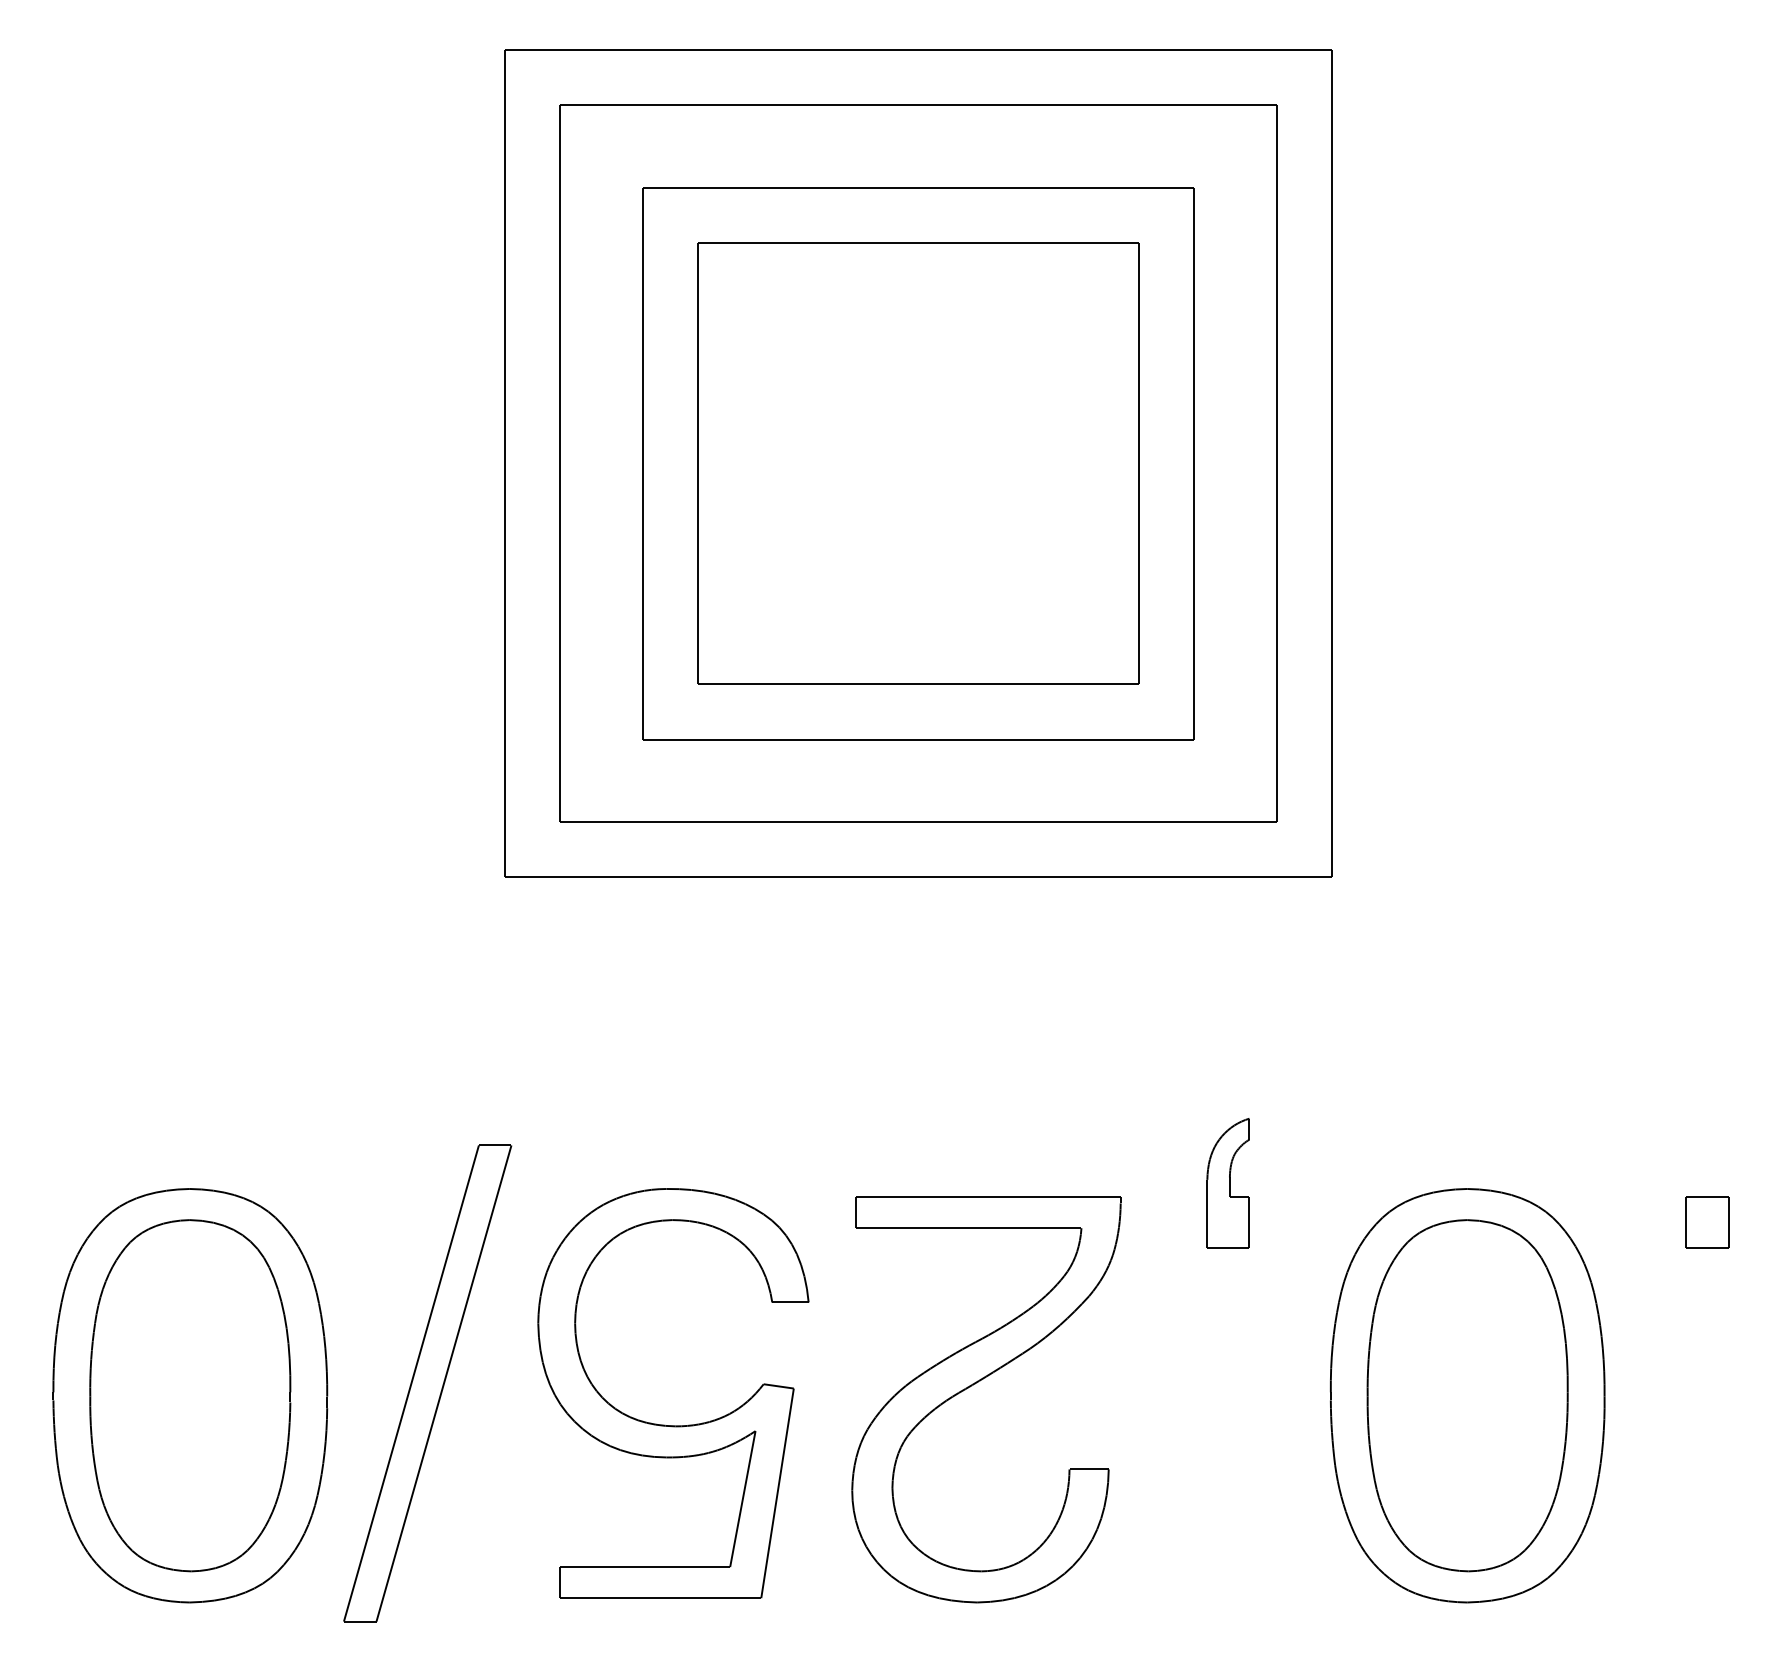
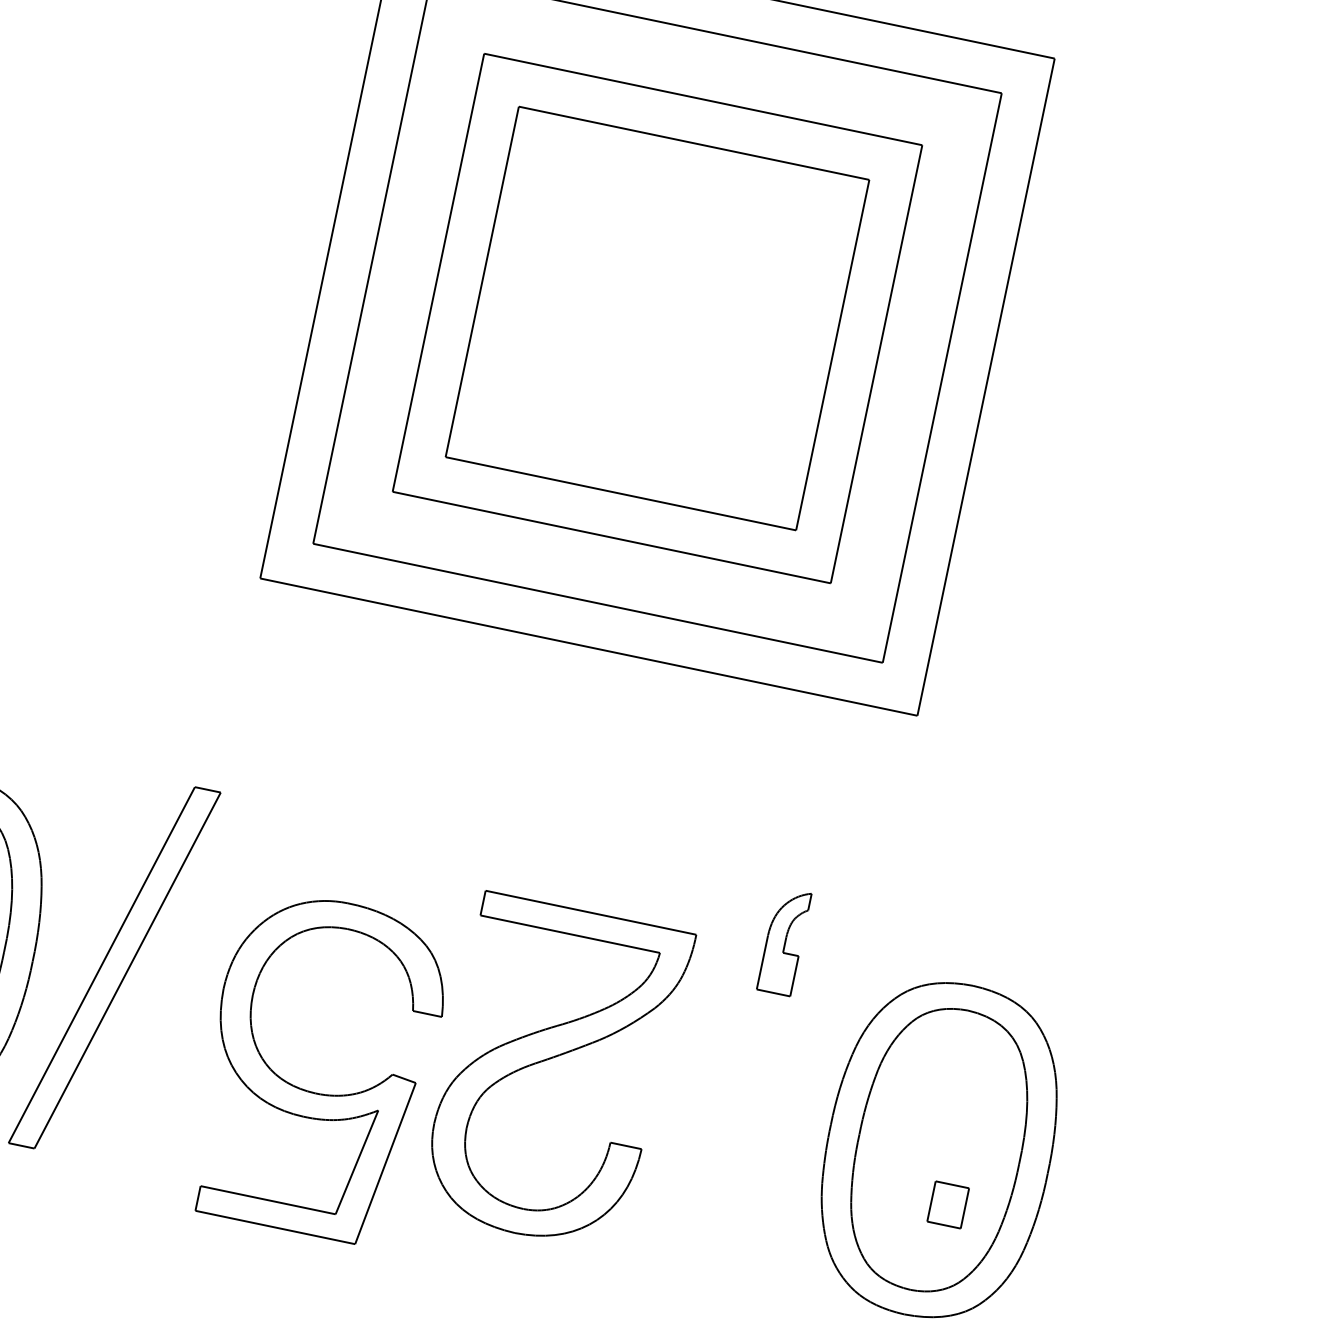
part: (1707, 1222) -> (948, 1204), moved
part: (673, 1425) -> (314, 1092), moved

